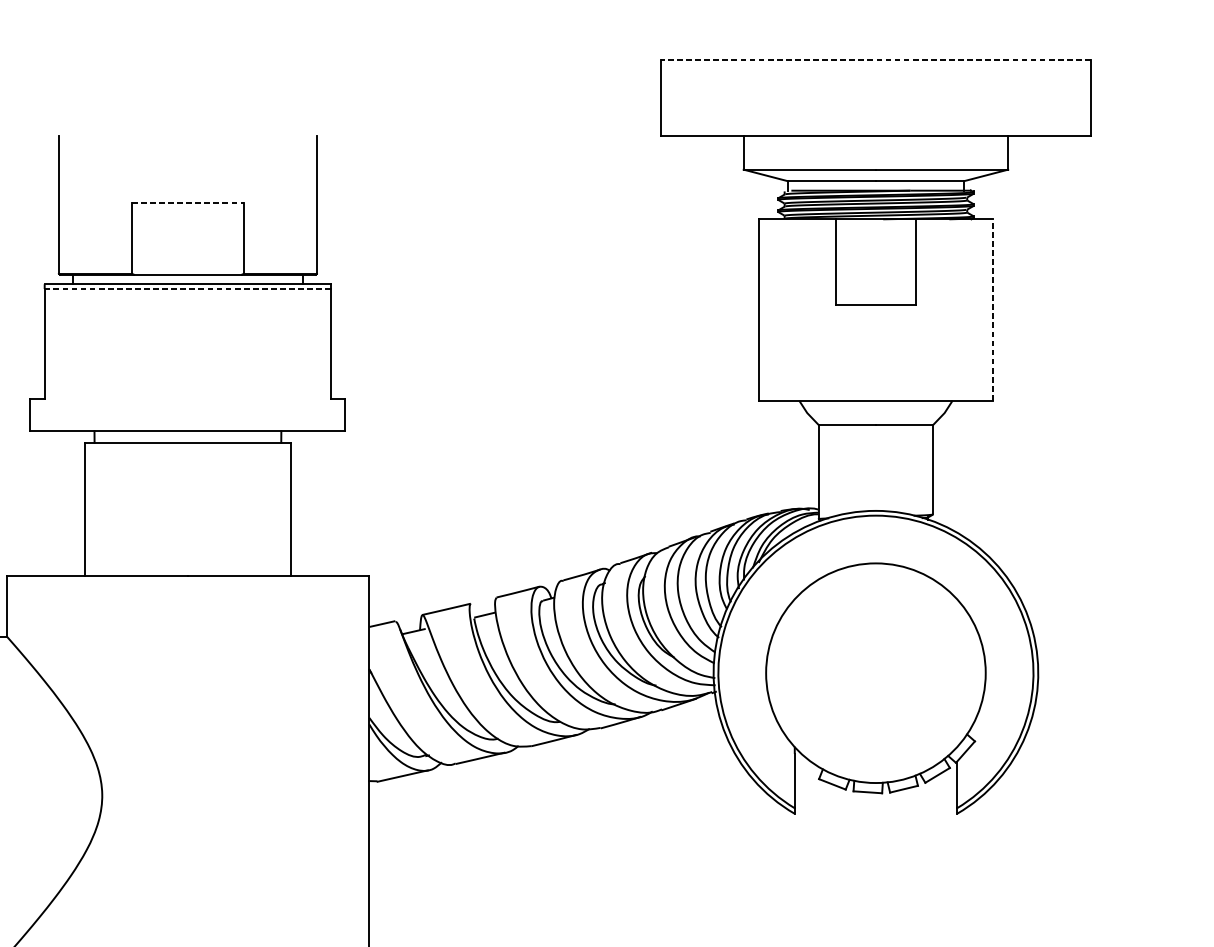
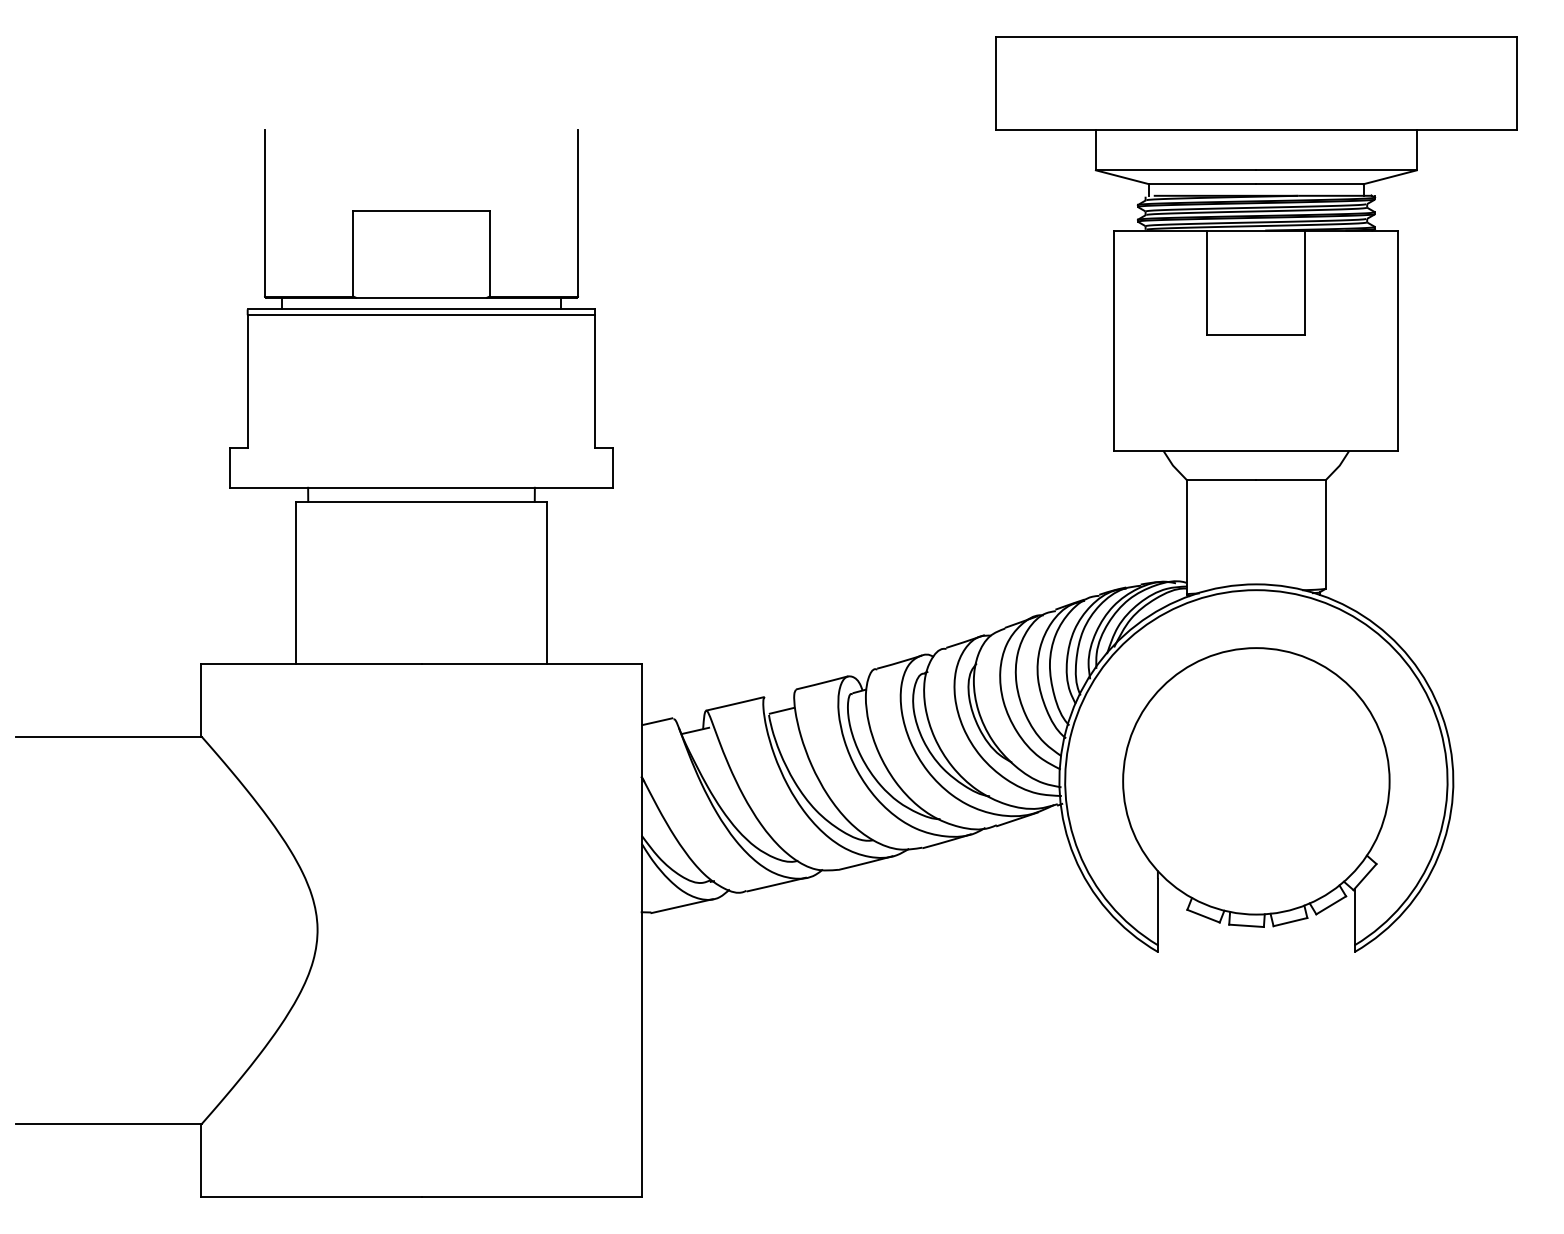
line: (876, 60) -> (1256, 37), dashed -> solid
line: (188, 202) -> (422, 210), dashed -> solid
line: (187, 289) -> (421, 315), dashed -> solid
line: (993, 309) -> (1398, 340), dashed -> solid

